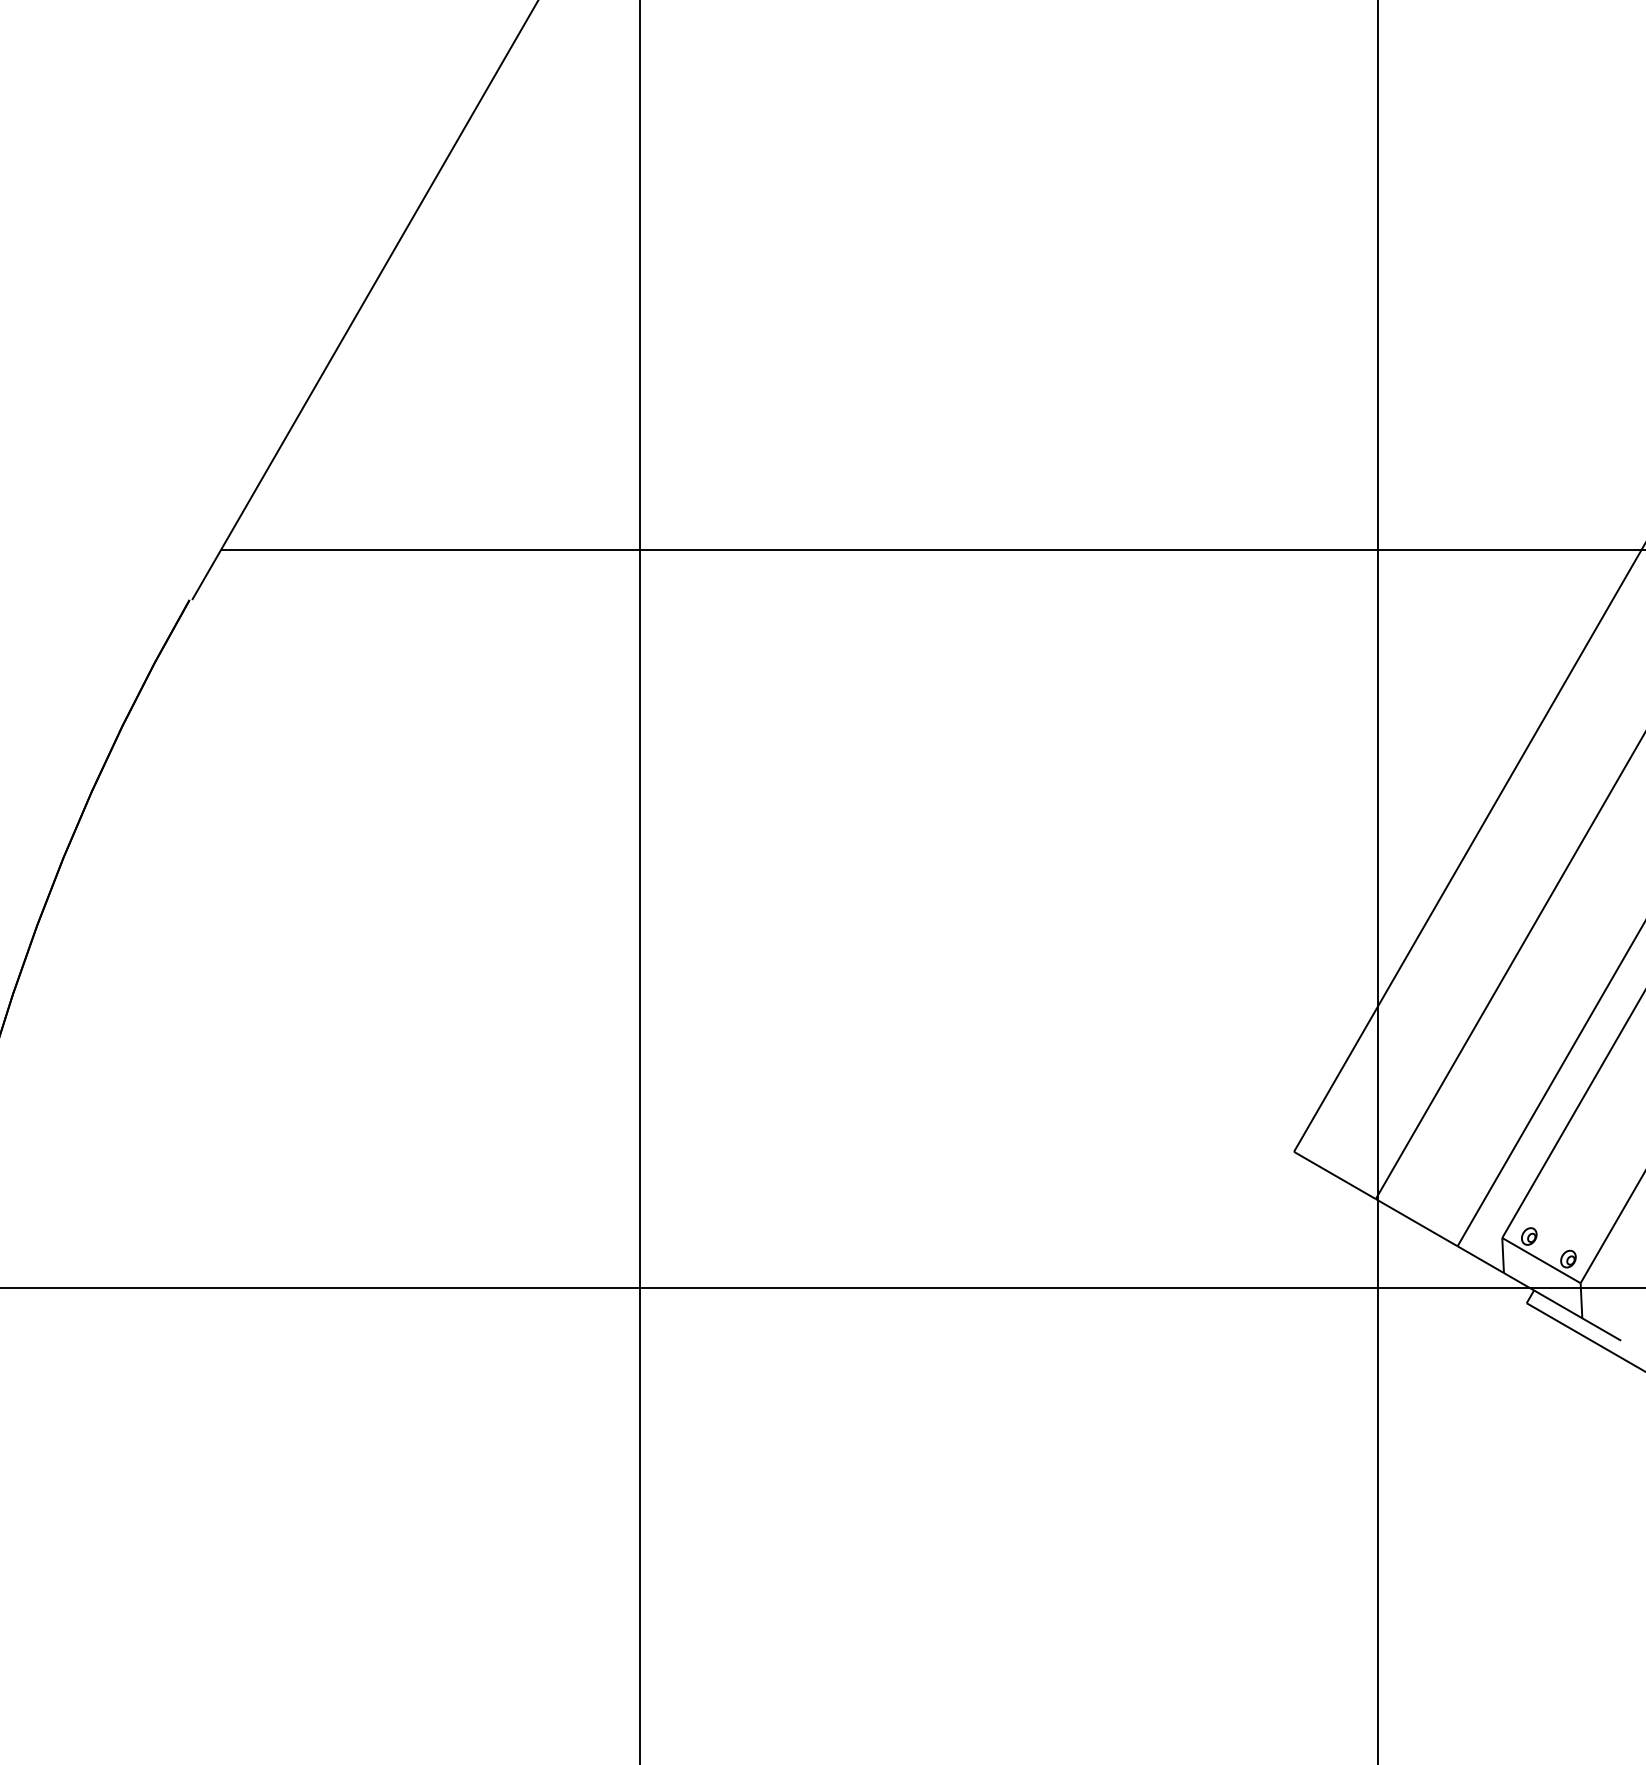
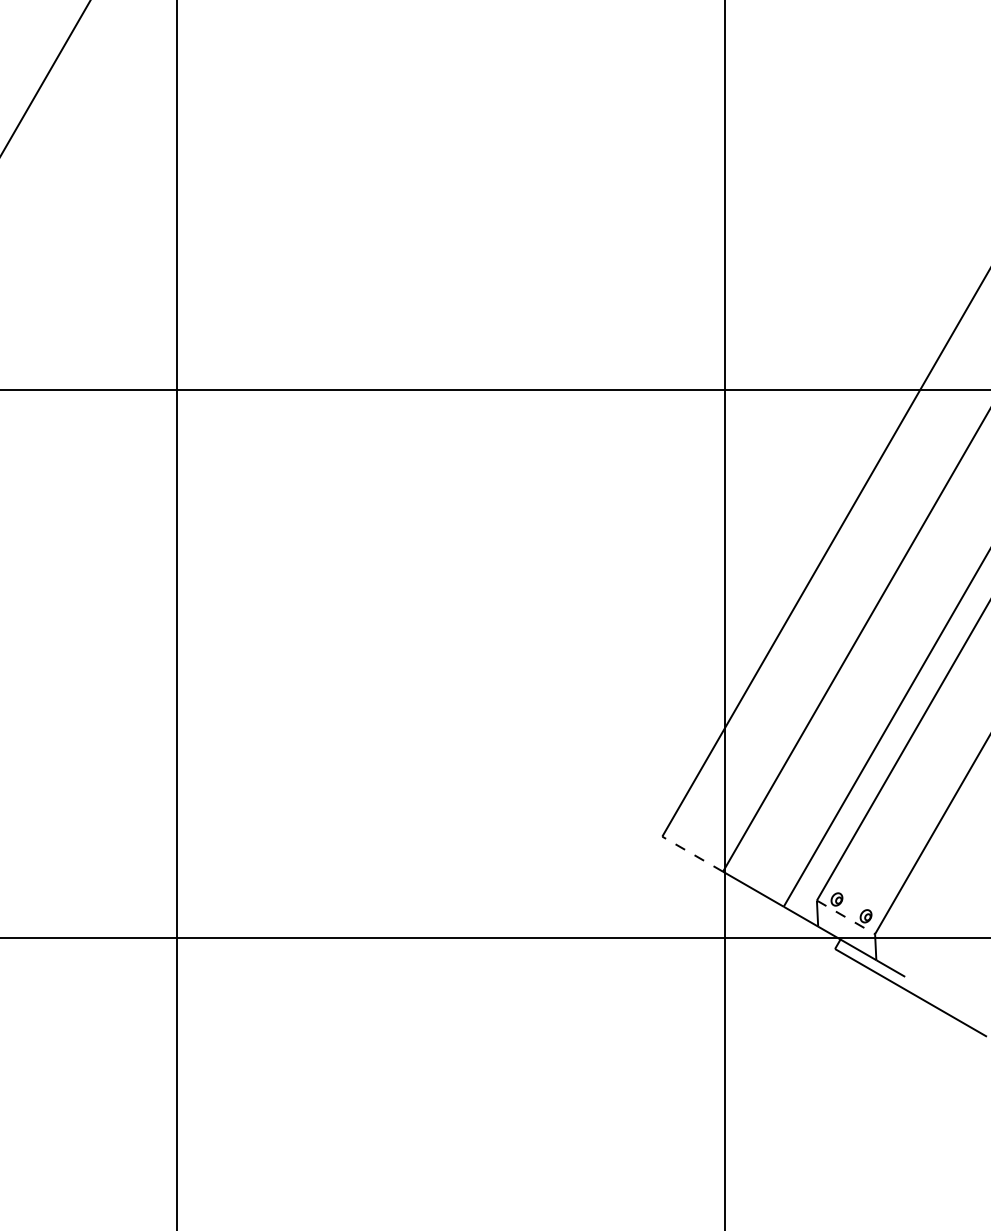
line: (1334, 1175) -> (692, 854), solid -> dashed
line: (1541, 1260) -> (846, 917), solid -> dashed

